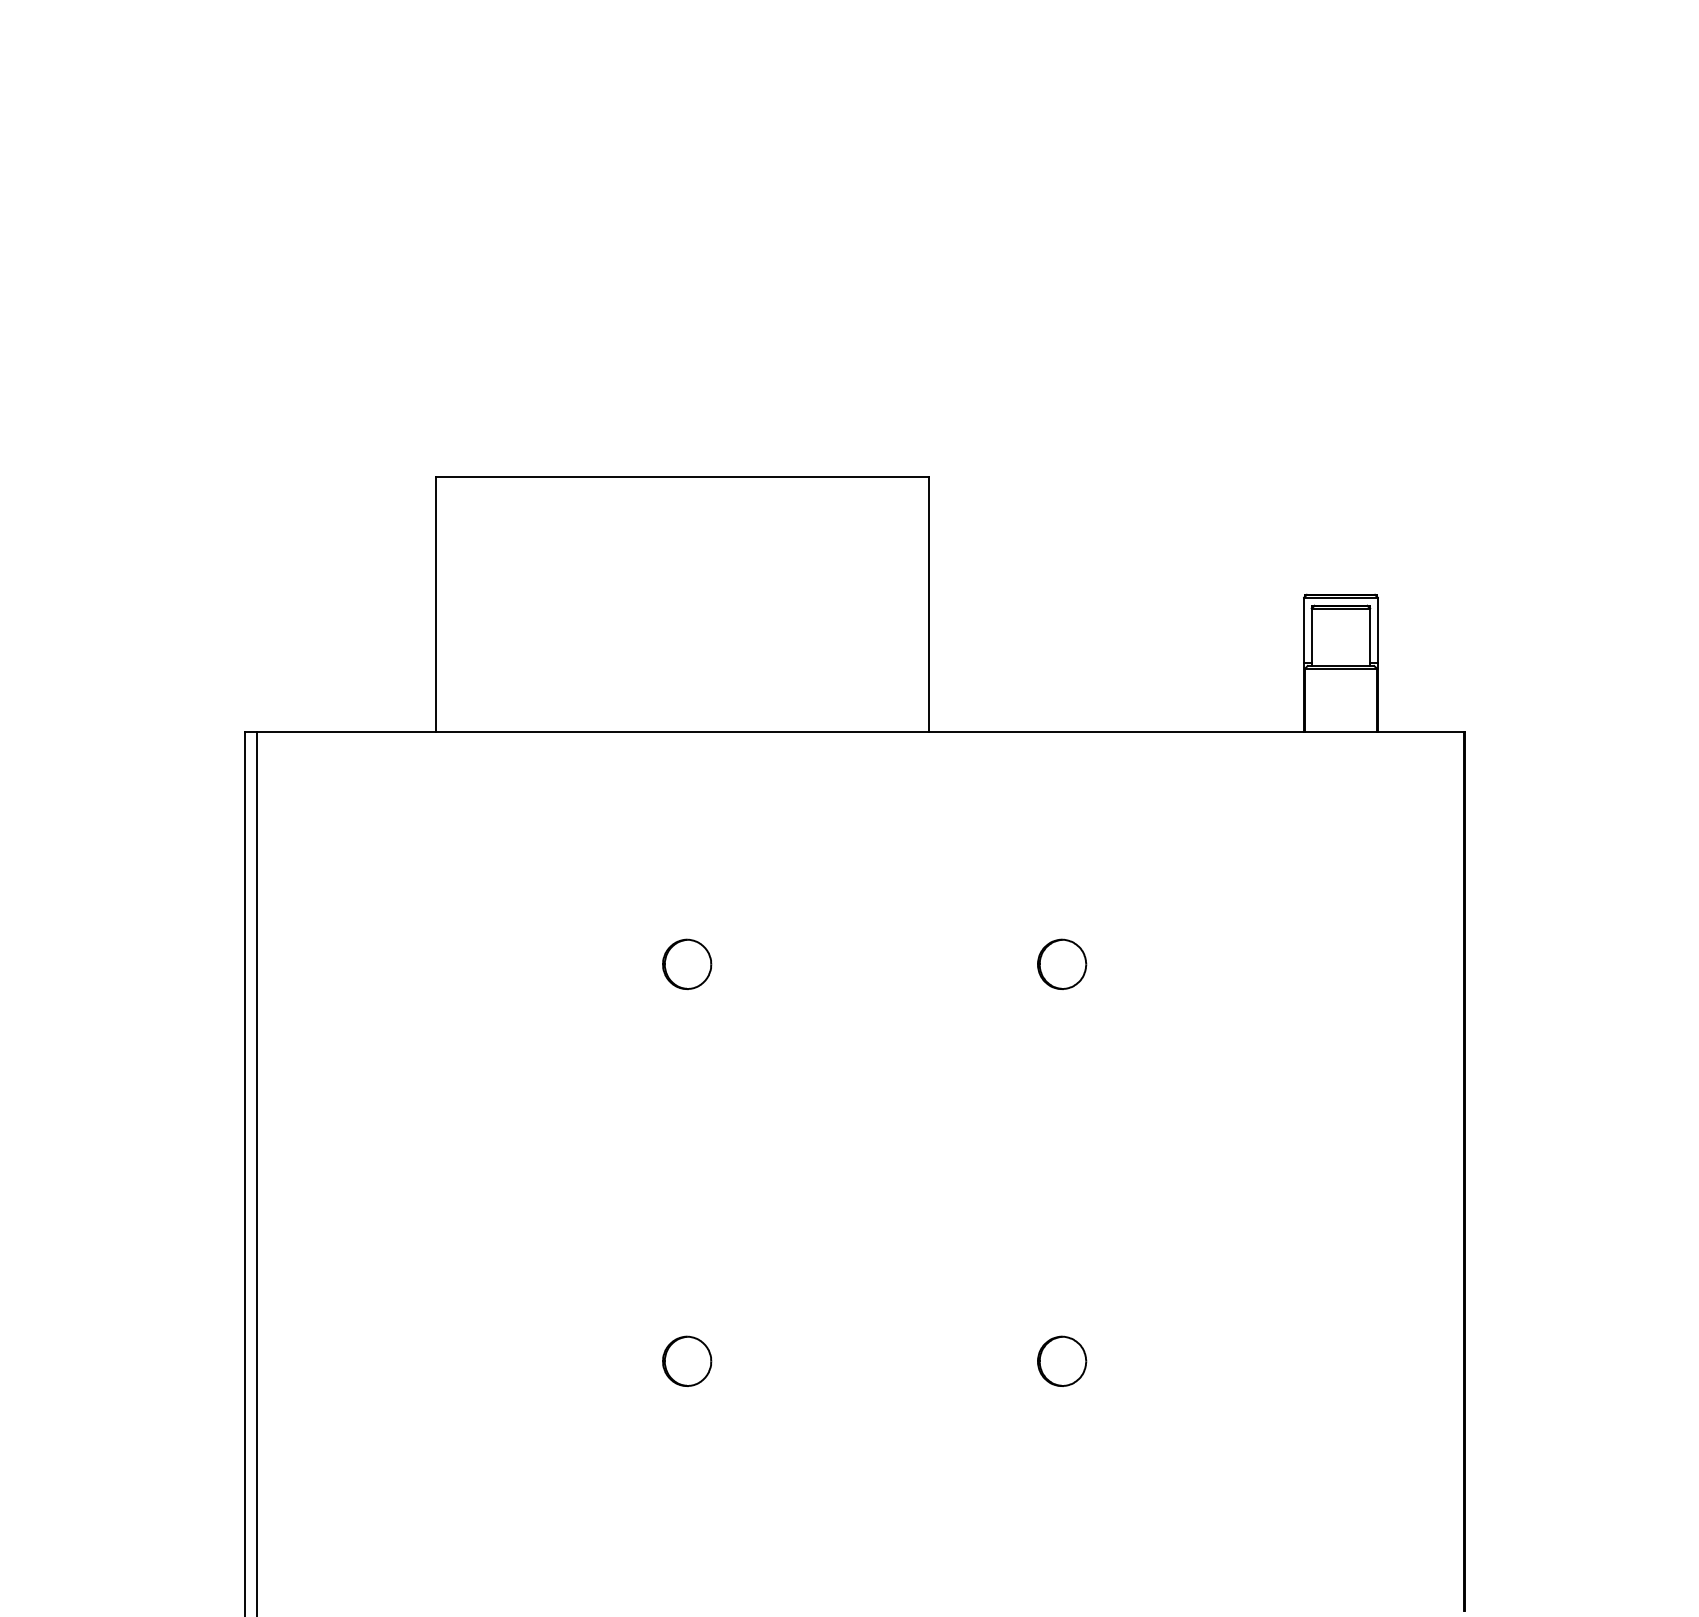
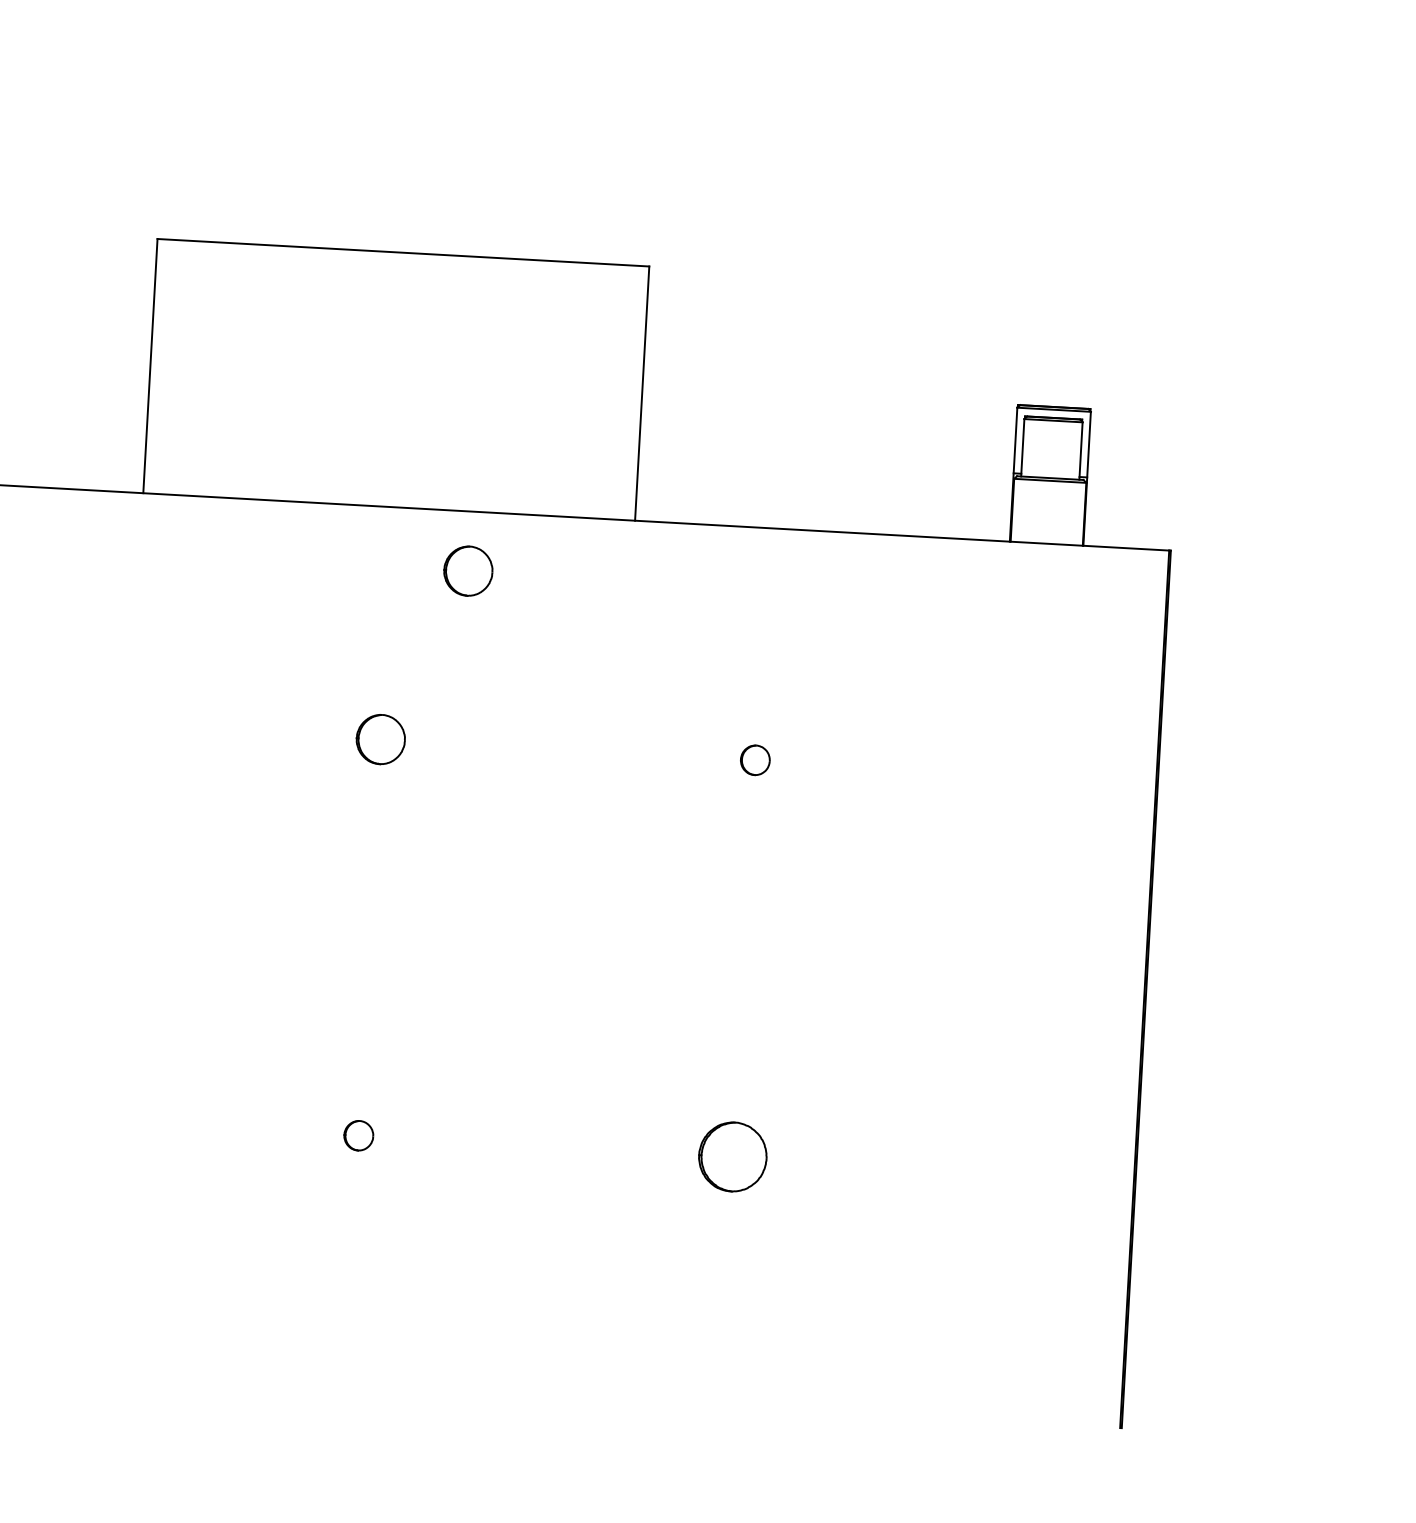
part: (765, 790) -> (468, 570), added
part: (1062, 963) -> (755, 759), size x0.6
part: (687, 1360) -> (359, 1135), size x0.6
part: (1062, 1360) -> (733, 1155), size x1.4

